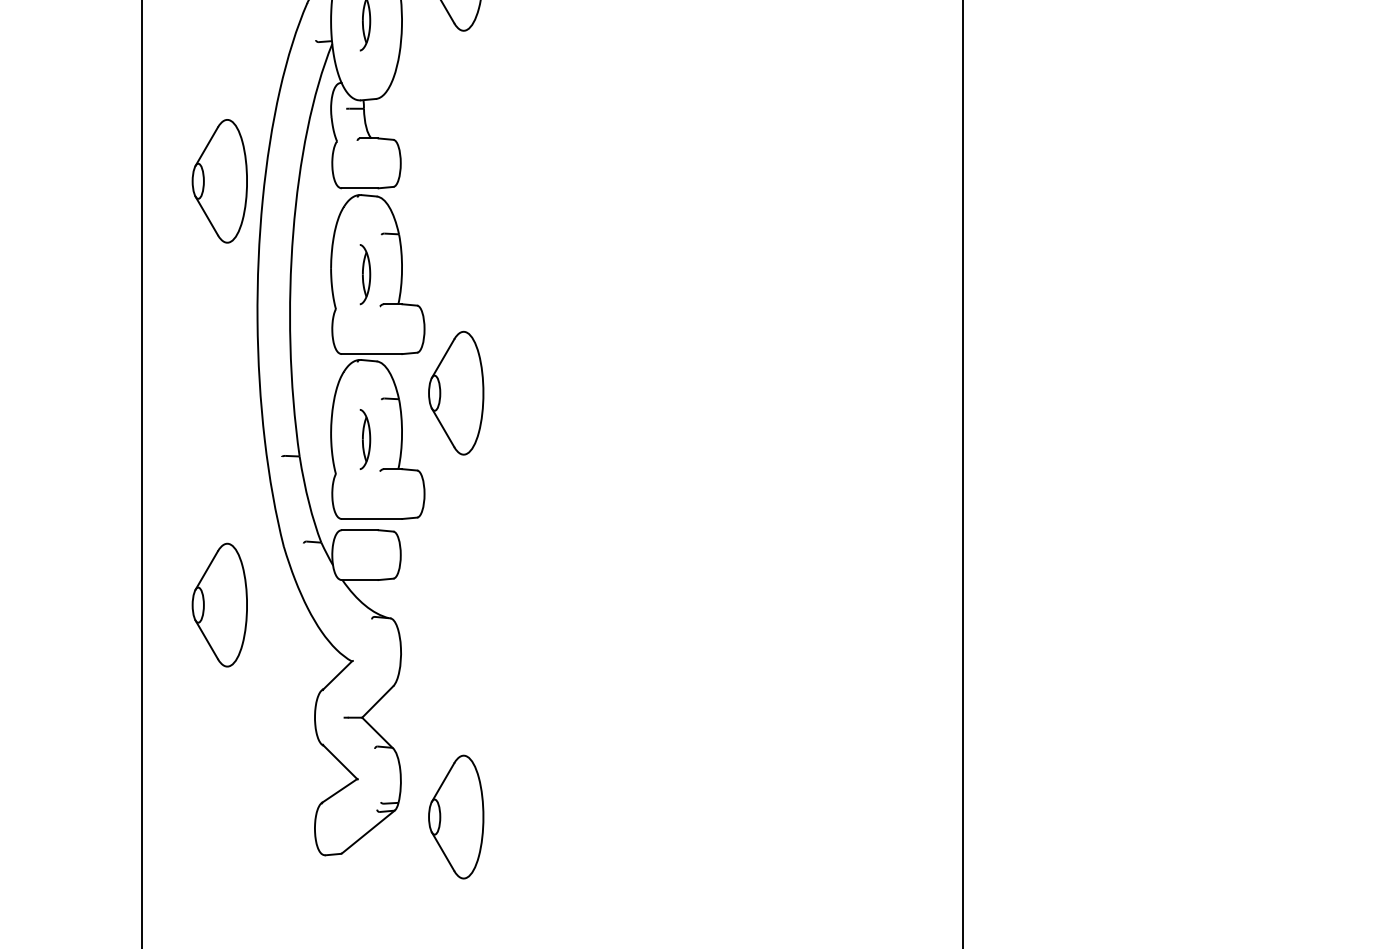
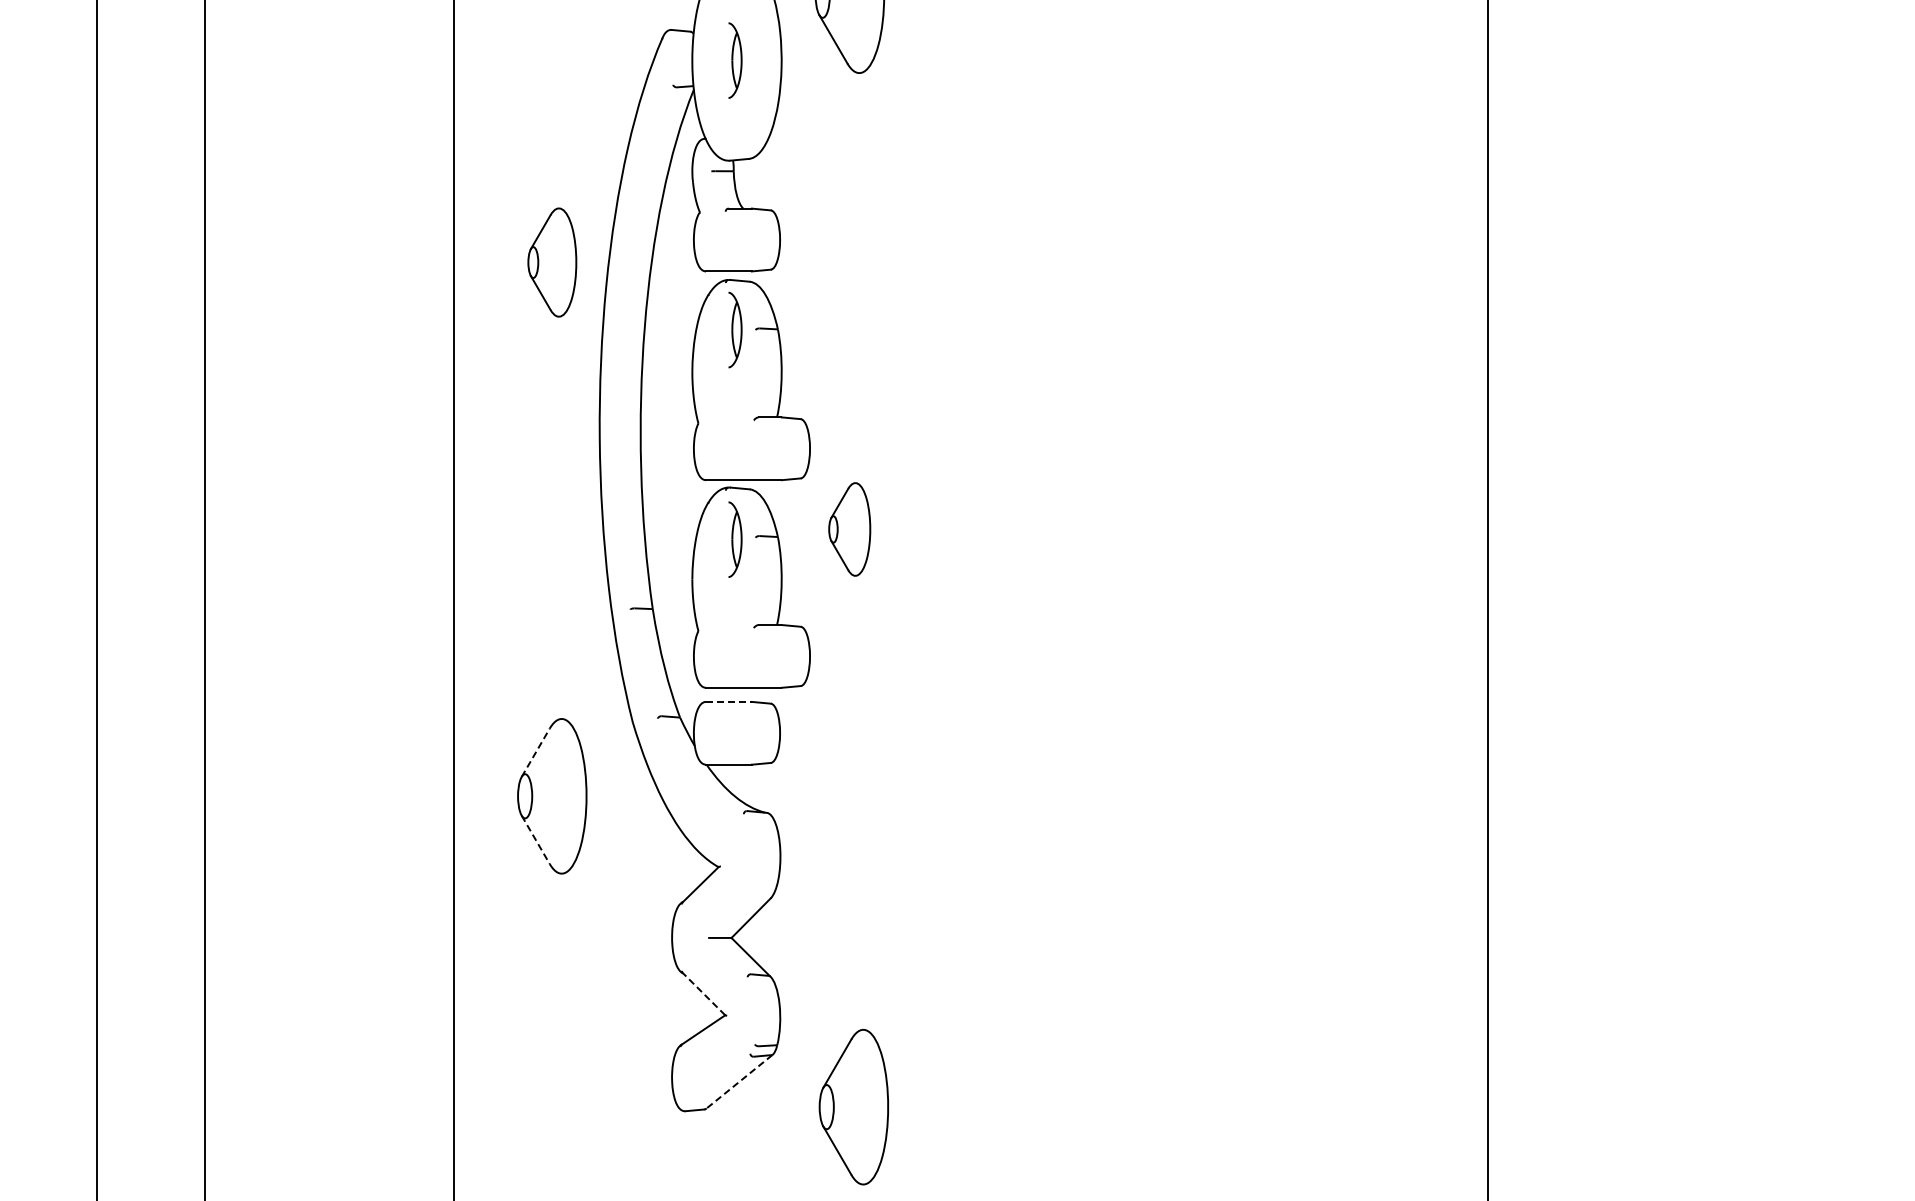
part: (220, 181) -> (552, 262), size x0.7
part: (365, 274) -> (735, 329), moved
part: (455, 393) -> (849, 529), size x0.6
part: (365, 439) -> (735, 539), moved
line: (359, 529) -> (728, 701), solid -> dashed
line: (206, 570) -> (535, 752), solid -> dashed
line: (206, 639) -> (535, 839), solid -> dashed
line: (340, 762) -> (704, 994), solid -> dashed
part: (455, 817) -> (853, 1107), moved
line: (368, 832) -> (739, 1082), solid -> dashed

